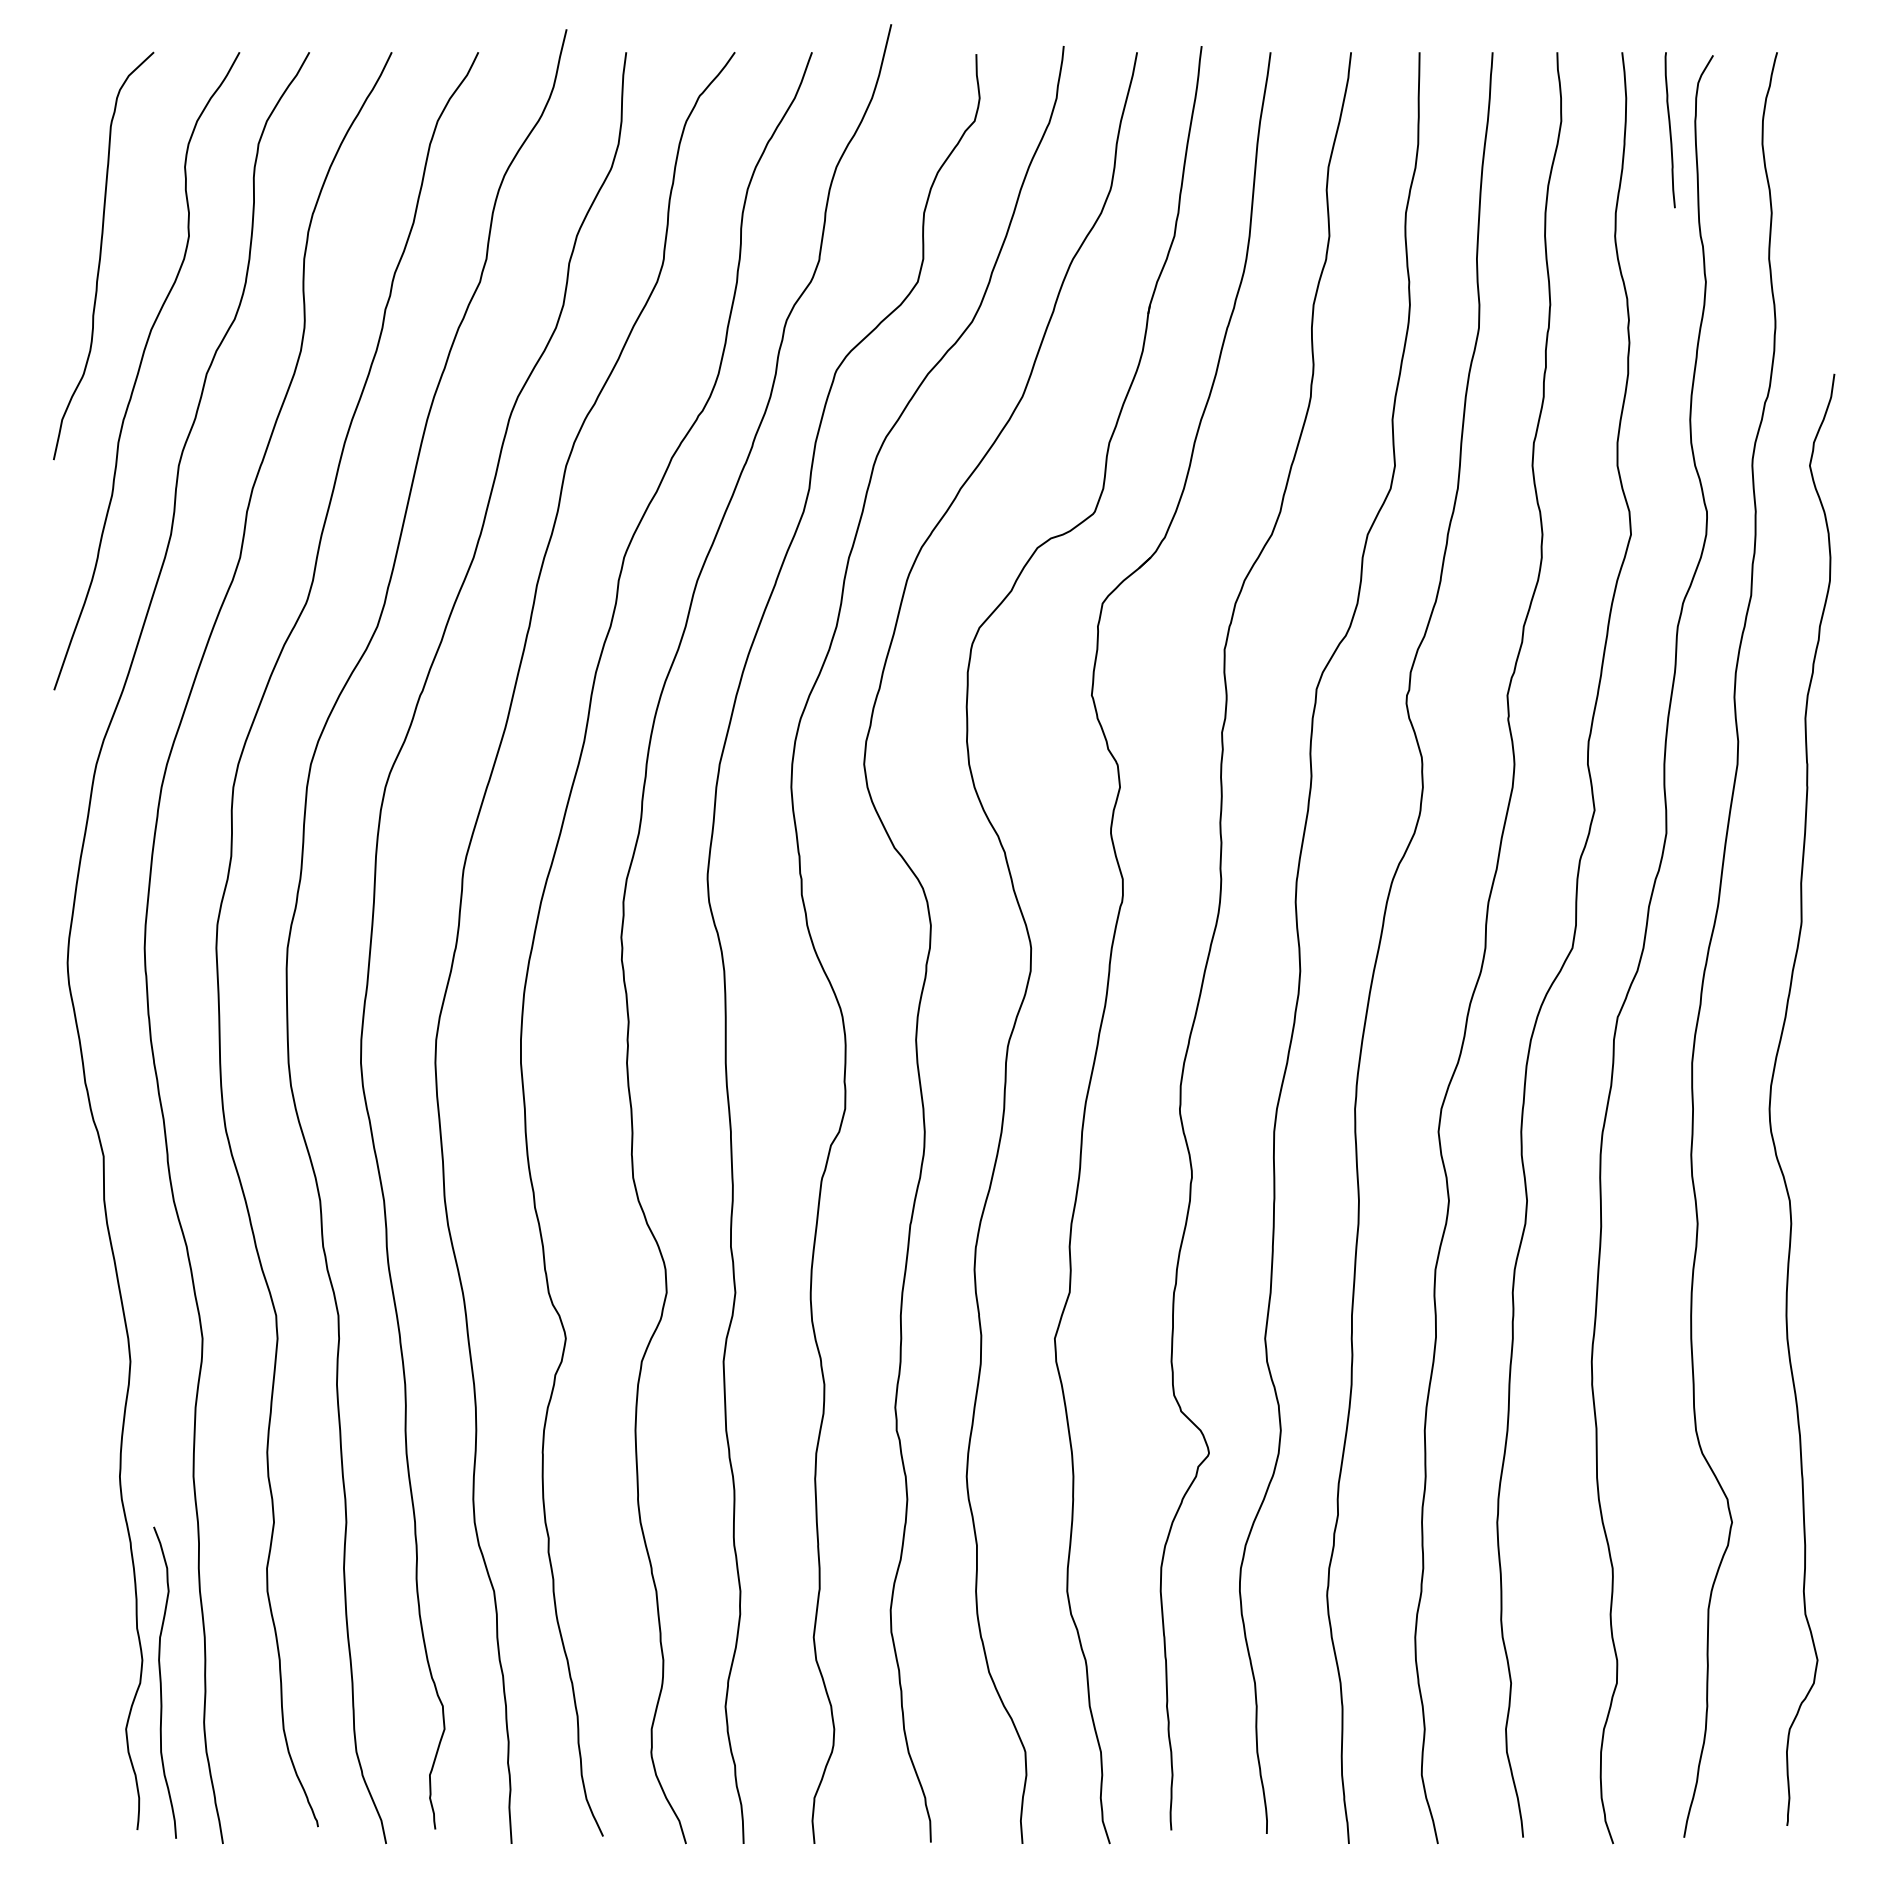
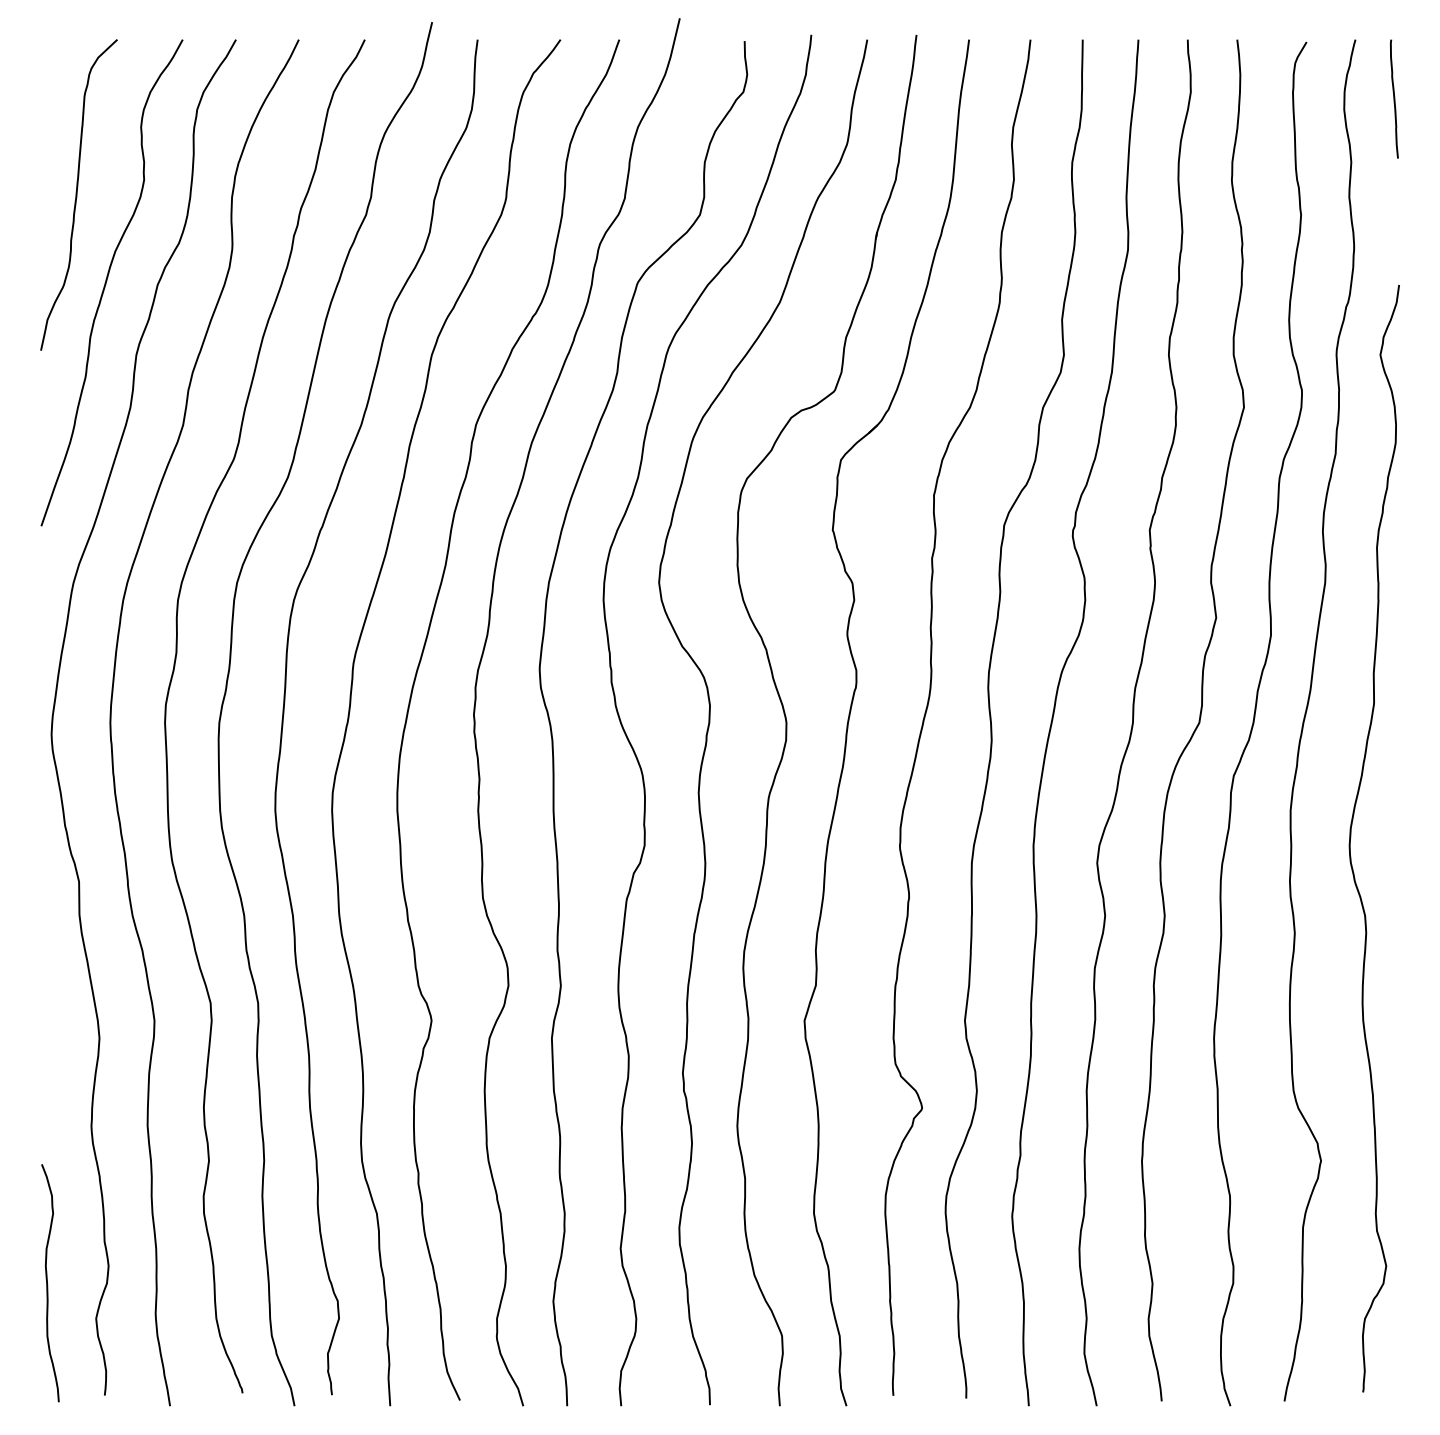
curve: (1669, 130) -> (1393, 99), moved
curve: (161, 1682) -> (47, 1283), moved

